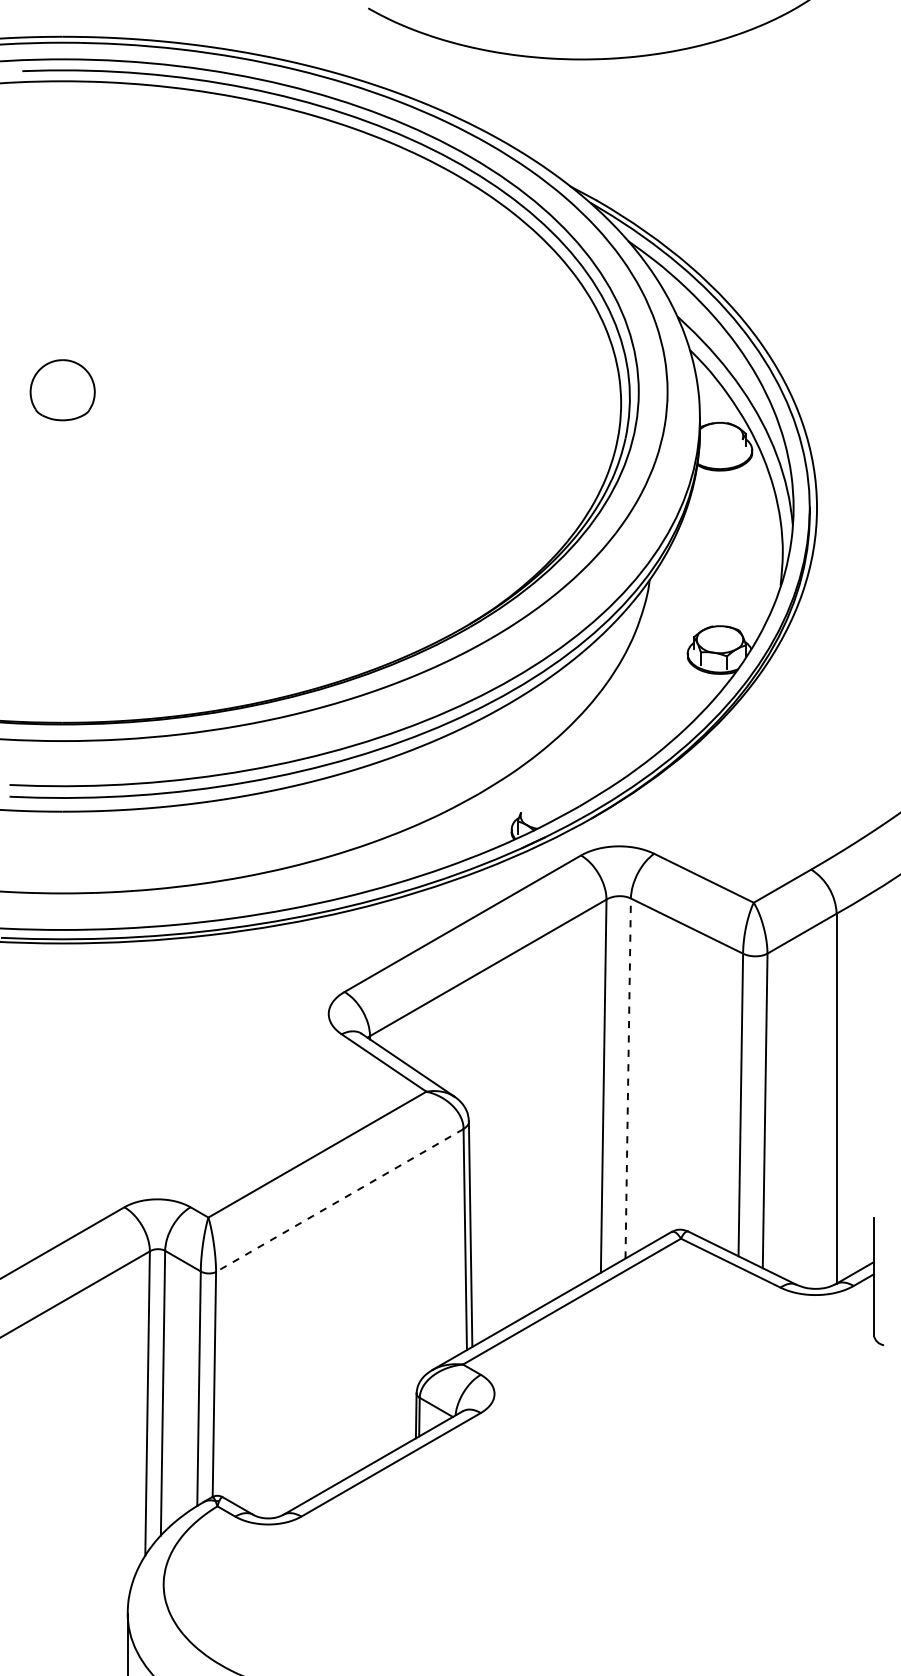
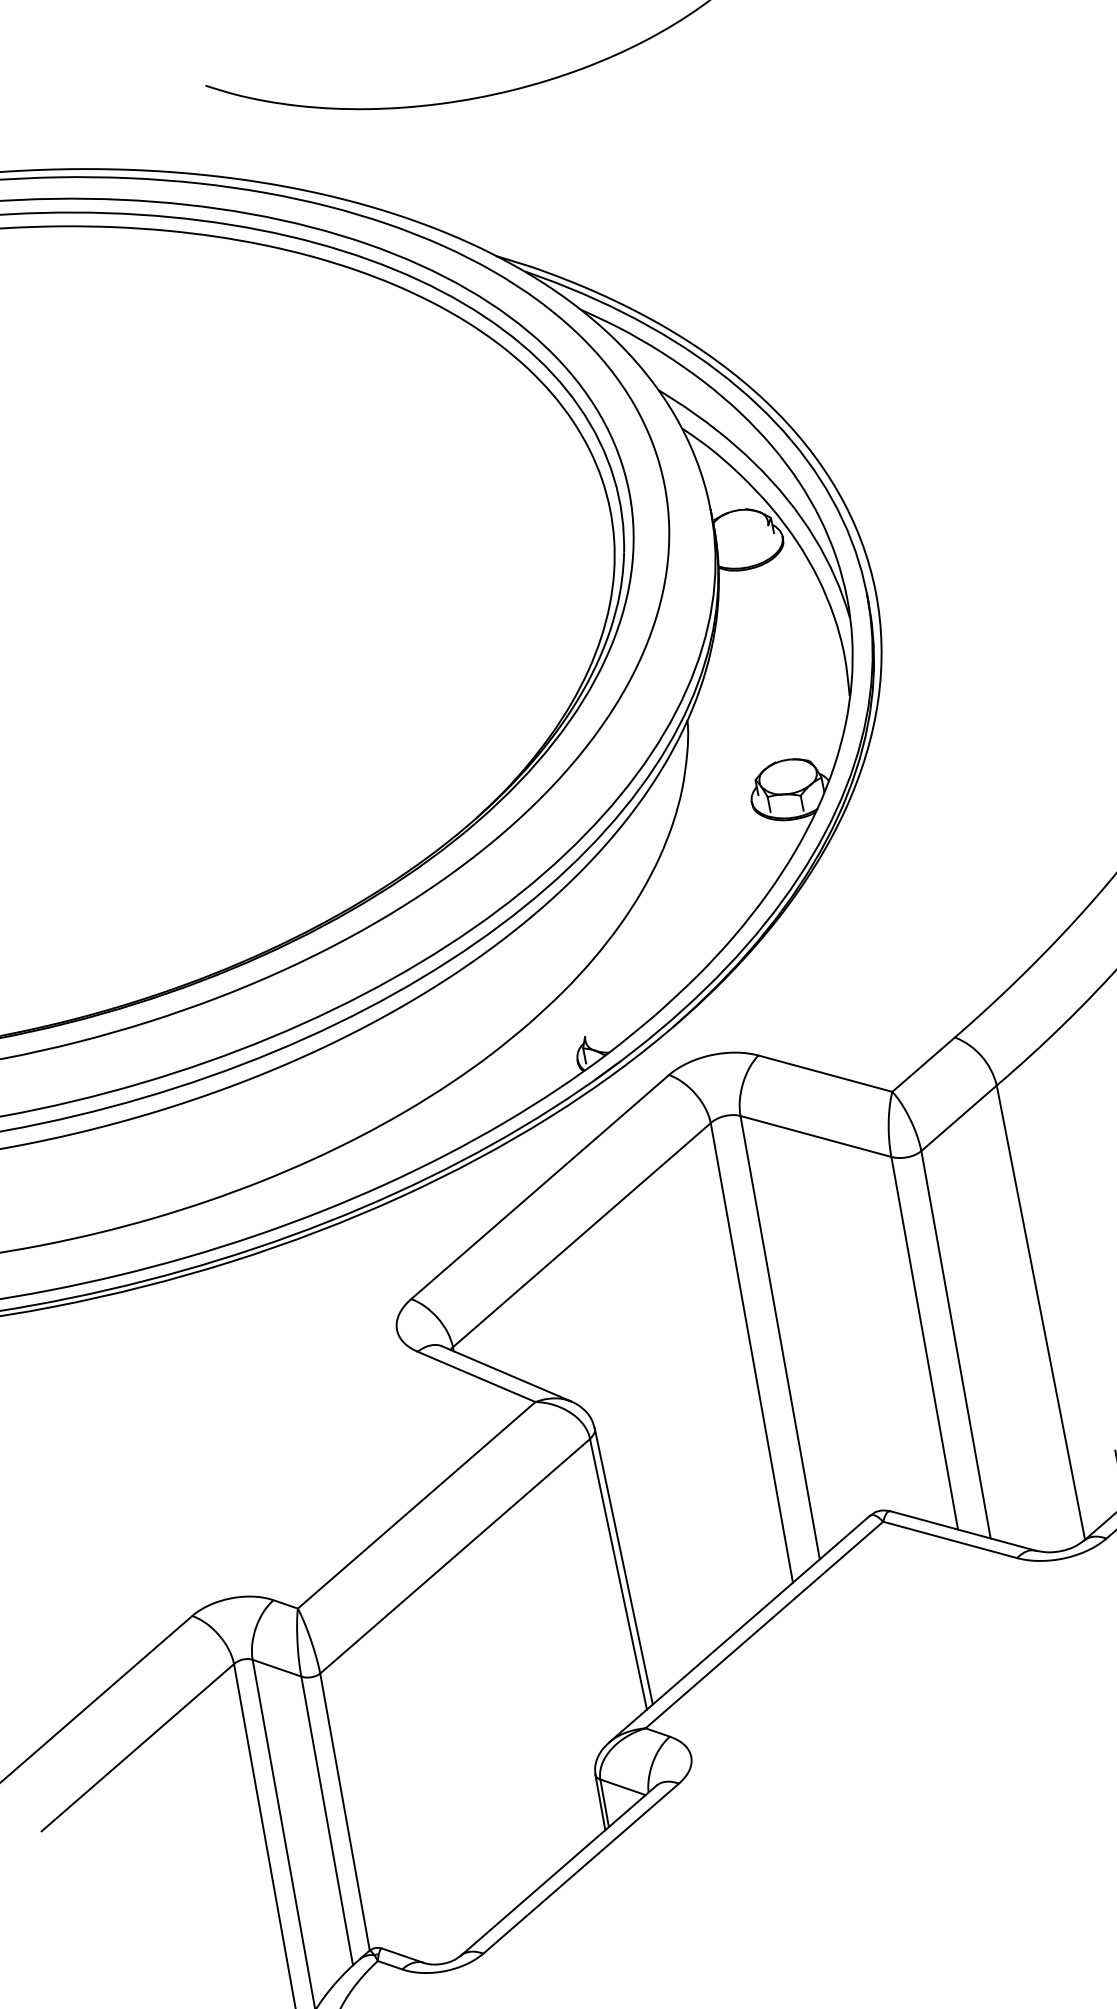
line: (628, 1078) -> (780, 1337), dashed -> solid
line: (339, 1200) -> (454, 1556), dashed -> solid

